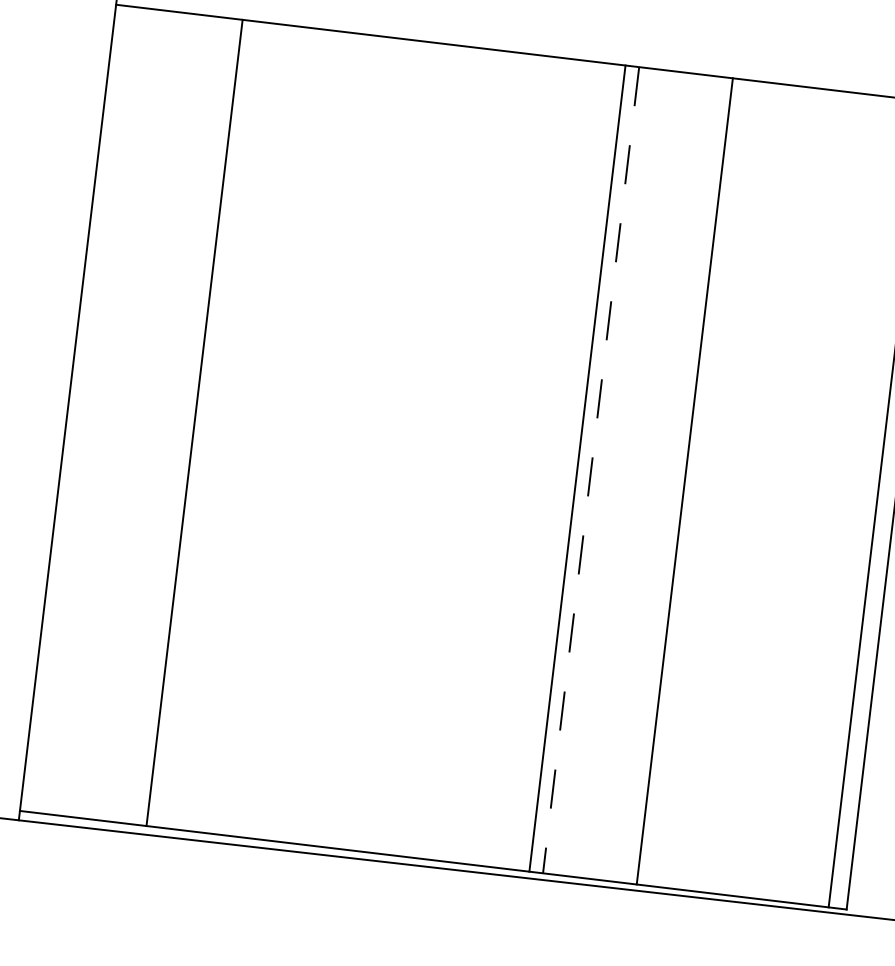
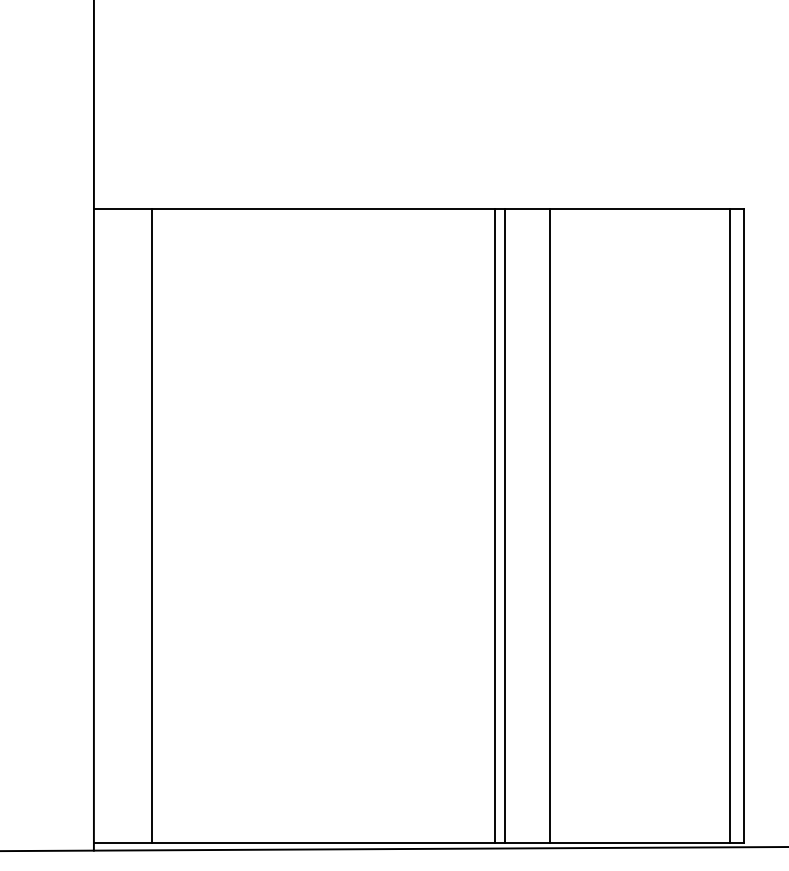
line: (194, 423) -> (152, 526), moved
line: (591, 470) -> (505, 526), dashed -> solid
line: (684, 481) -> (549, 526), moved

